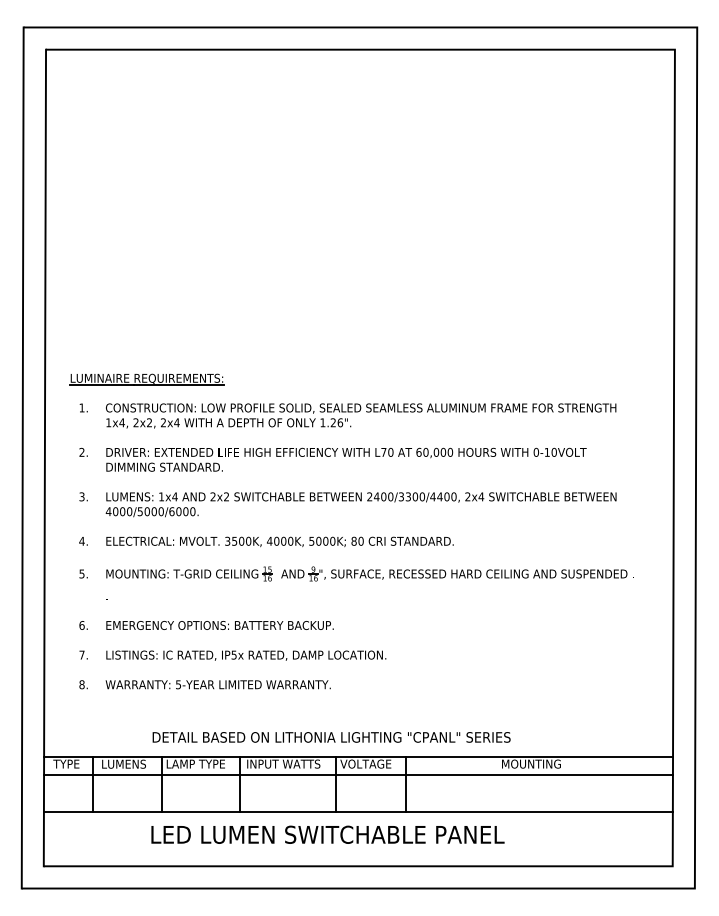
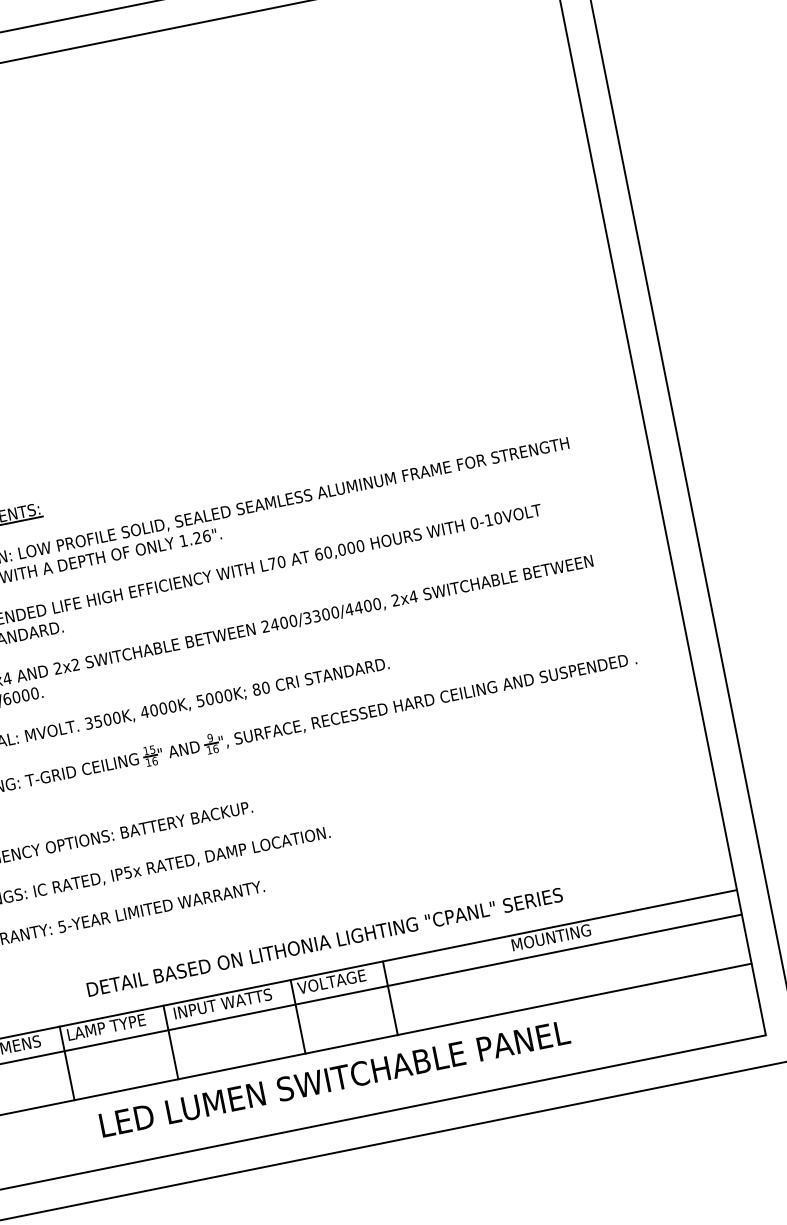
text: (331, 737) -> (324, 942), moved
text: (327, 834) -> (334, 1078), moved

